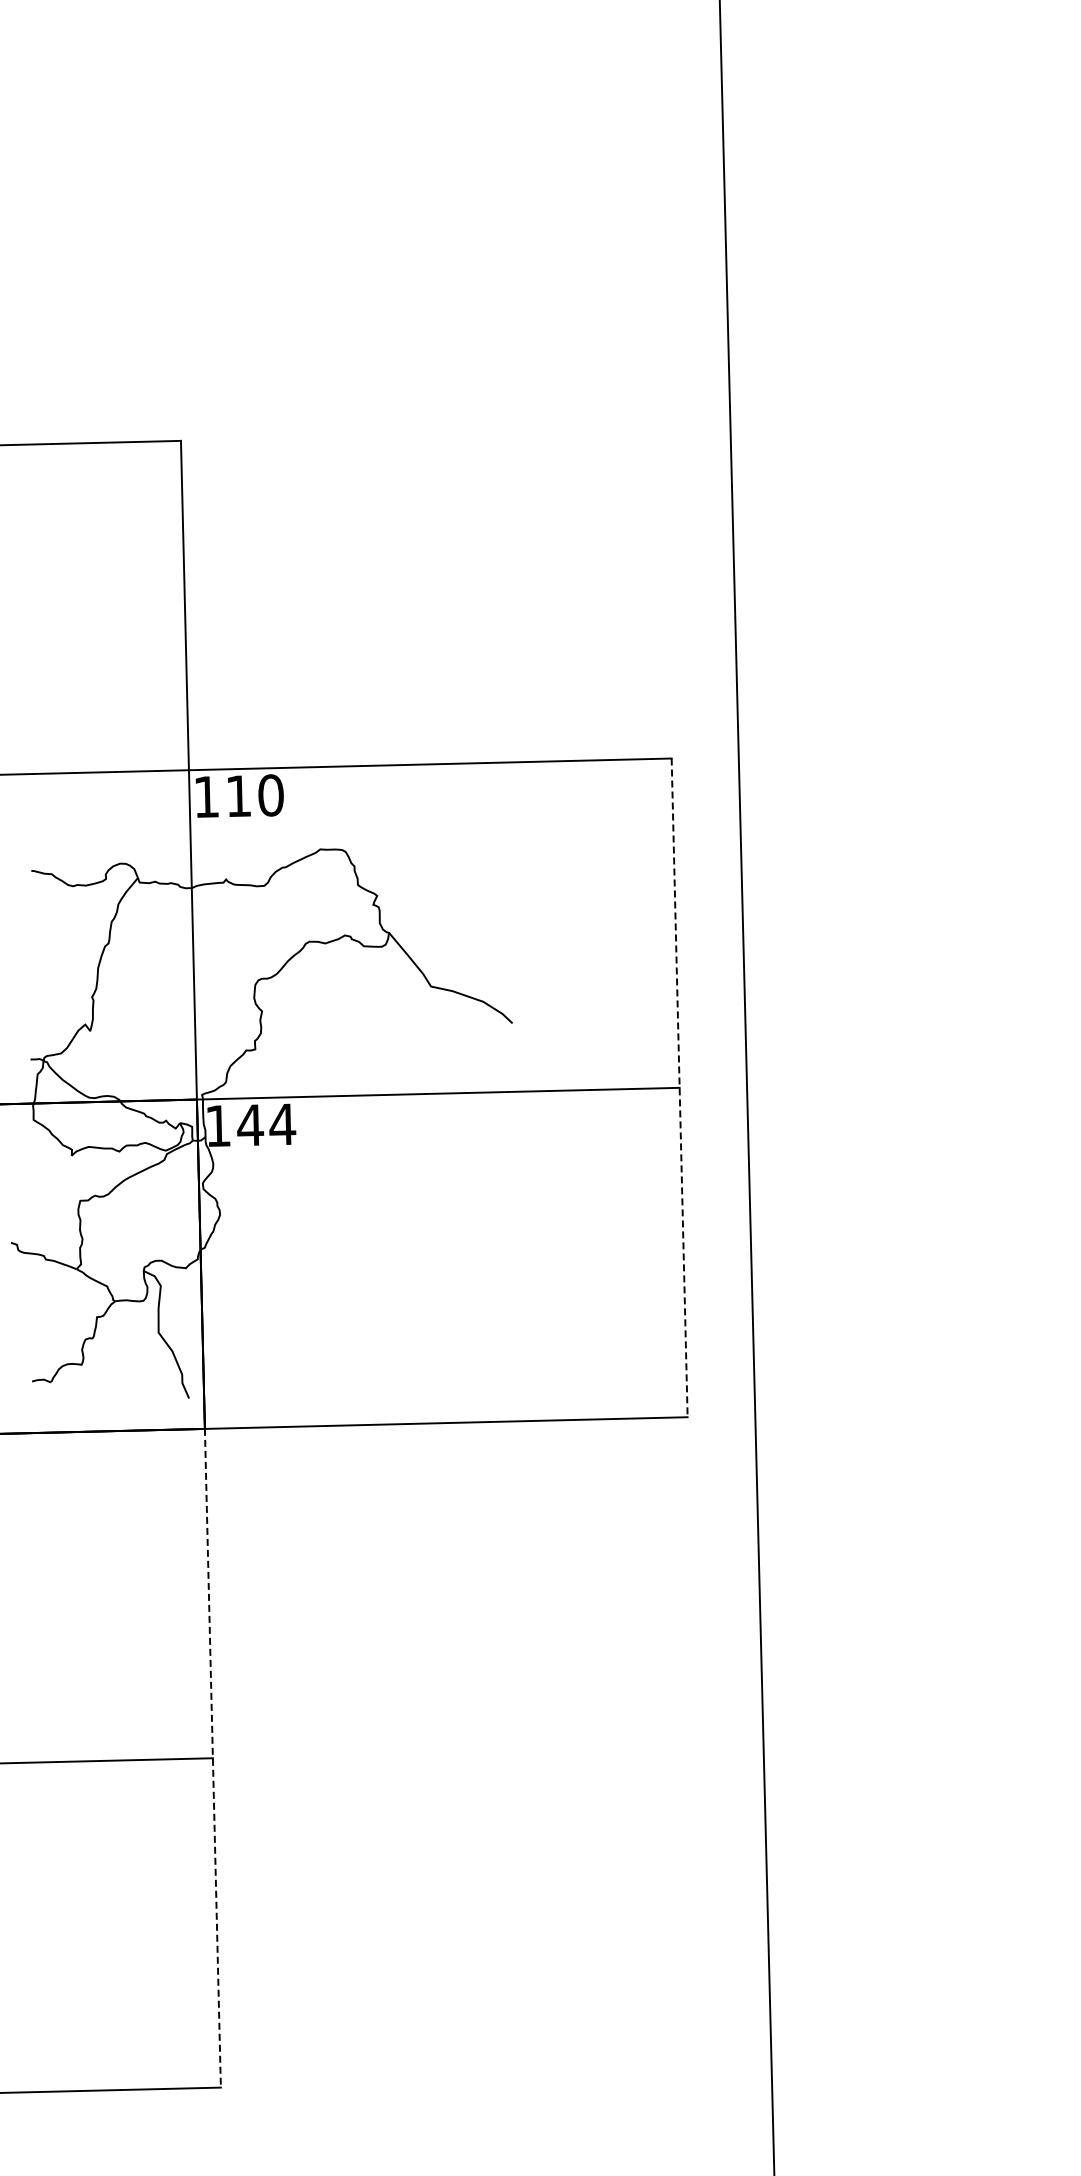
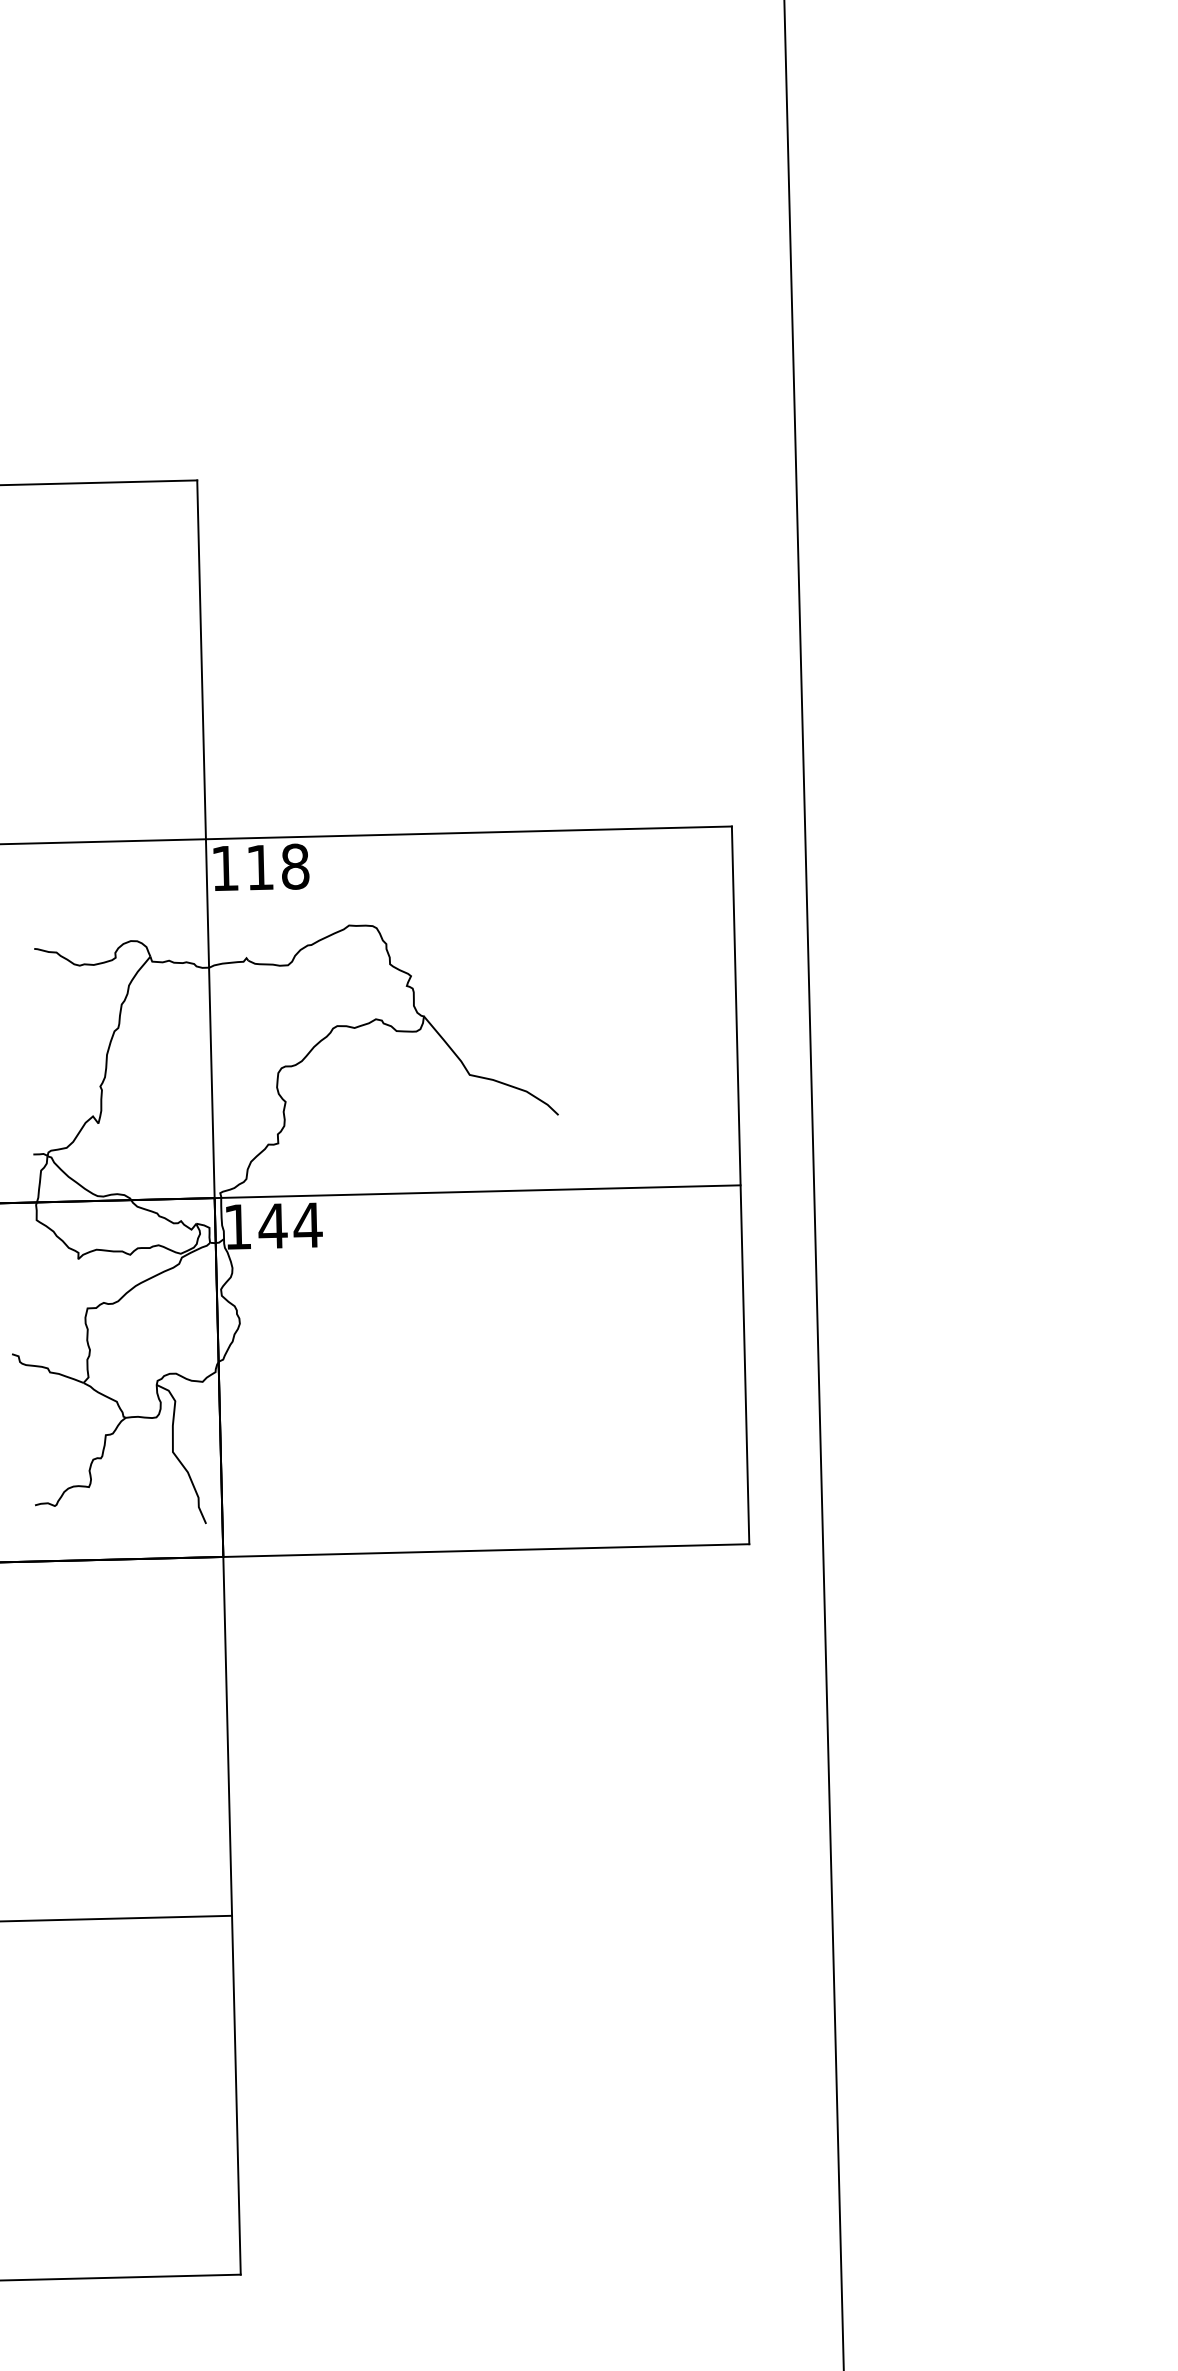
text: (270, 795) -> (294, 866), 110 -> 118
line: (679, 1088) -> (740, 1186), dashed -> solid
line: (212, 1758) -> (231, 1916), dashed -> solid

